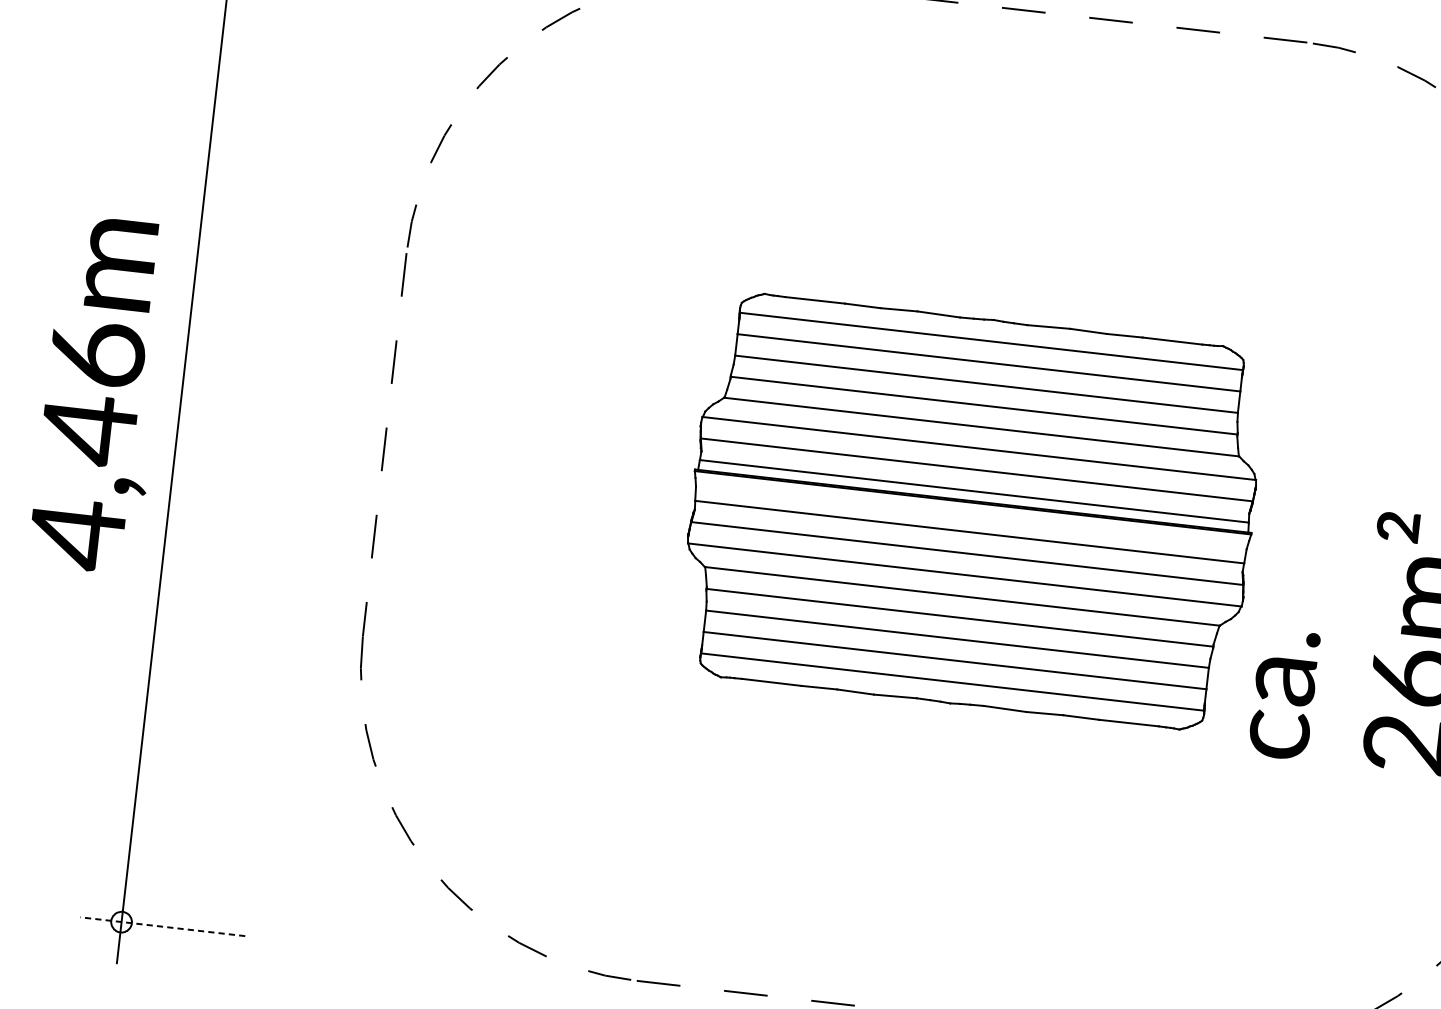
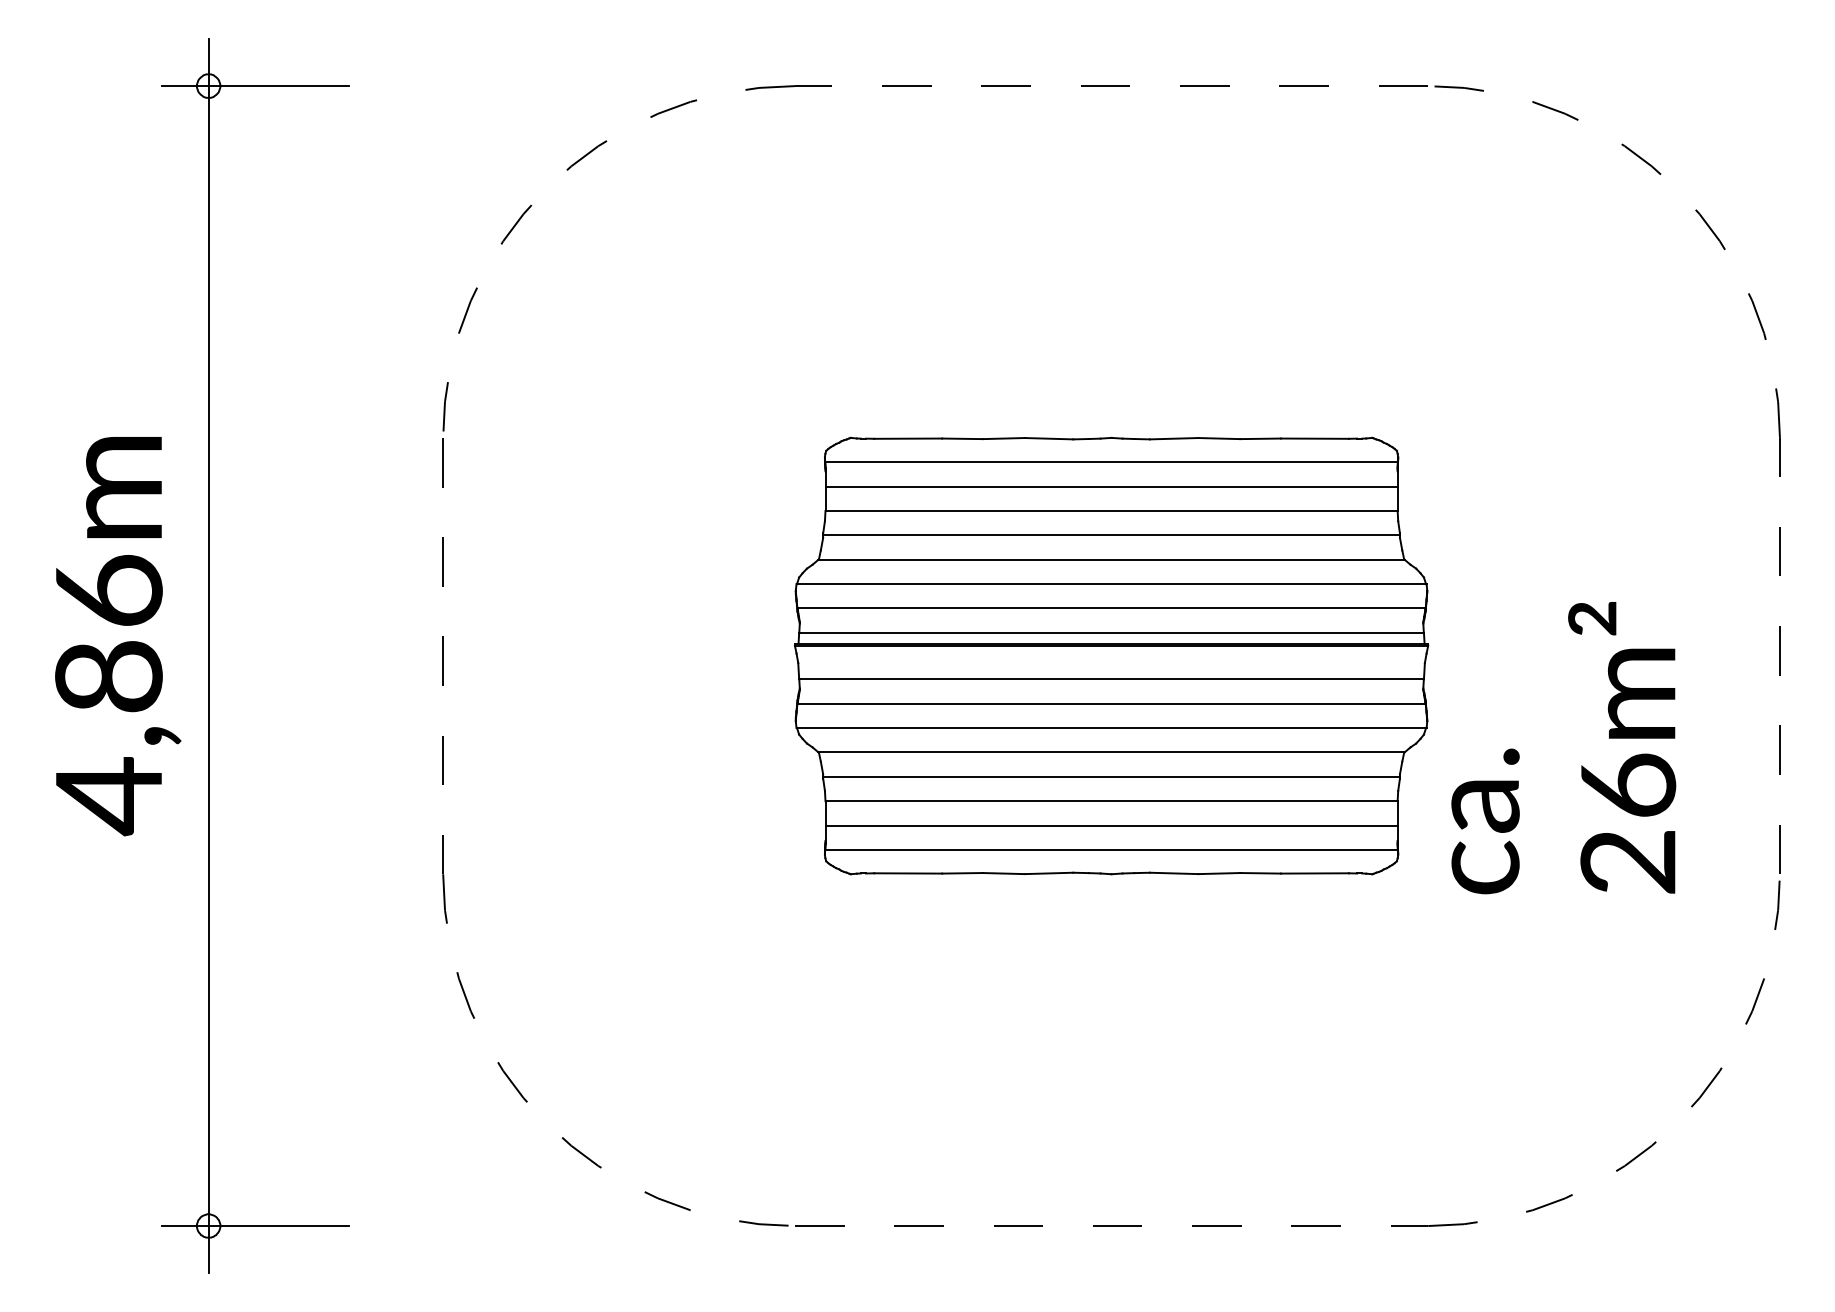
text: (88, 430) -> (108, 677), 4,46m -> 4,86m
line: (162, 926) -> (255, 1225), dashed -> solid

